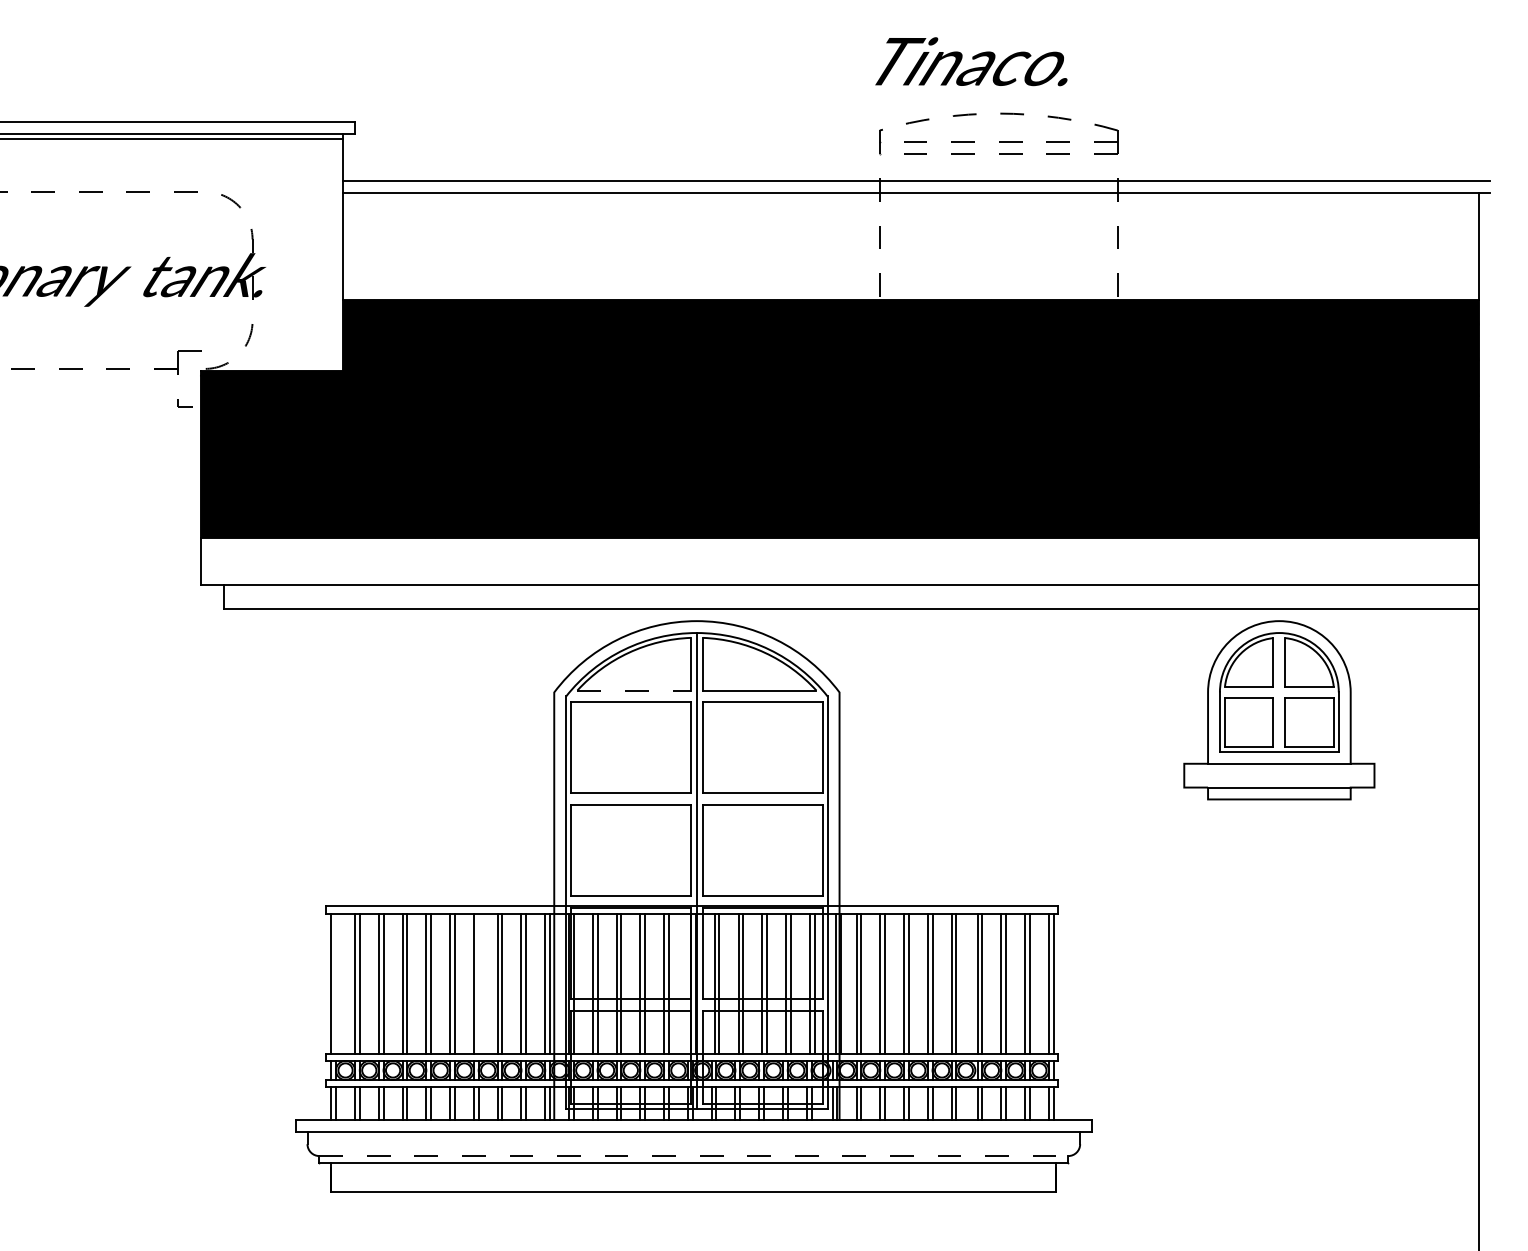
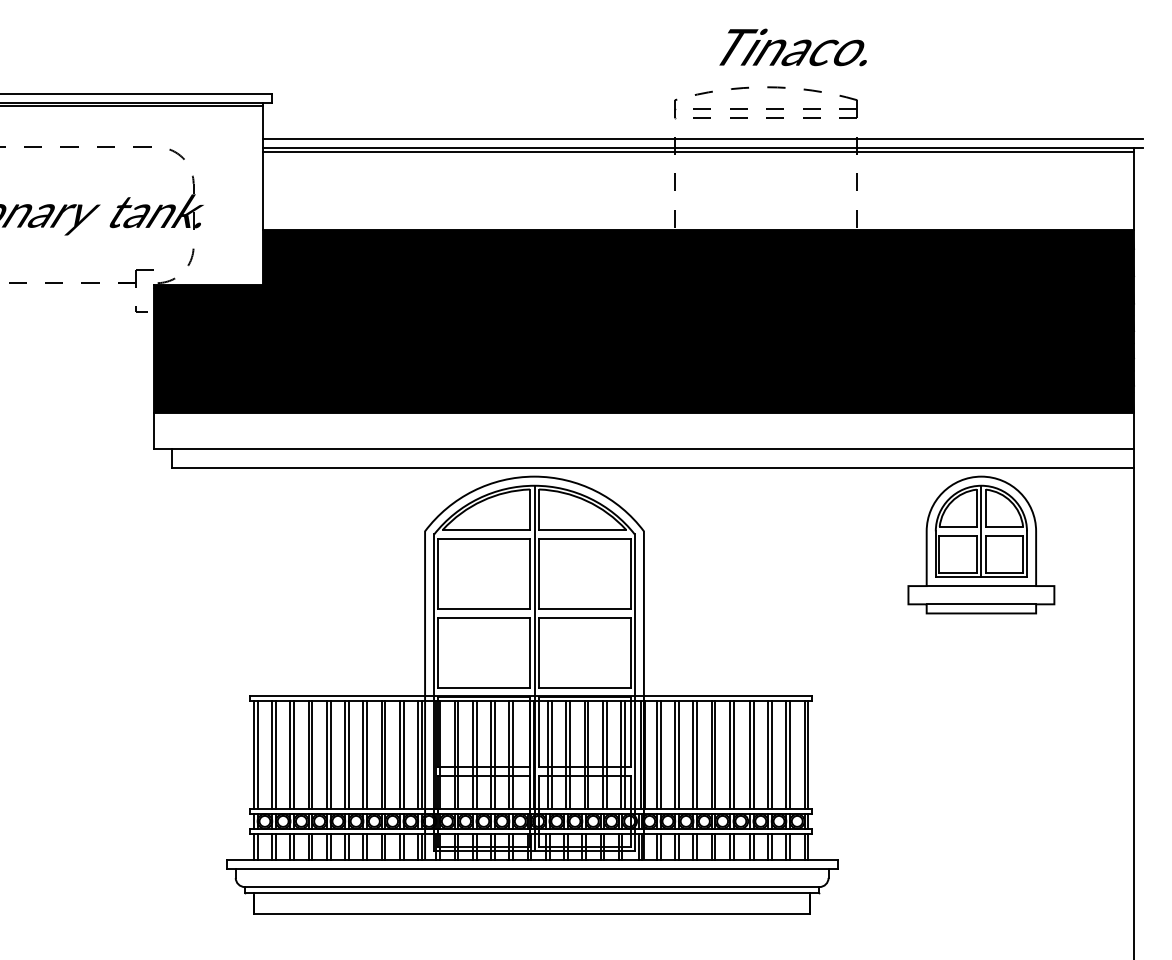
text: (970, 61) -> (792, 47), moved
line: (910, 197) -> (698, 151), added
line: (634, 690) -> (486, 529), dashed -> solid
line: (1279, 691) -> (981, 530), added
line: (335, 983) -> (257, 754), added
line: (479, 983) -> (367, 754), added
line: (694, 1156) -> (532, 887), dashed -> solid

